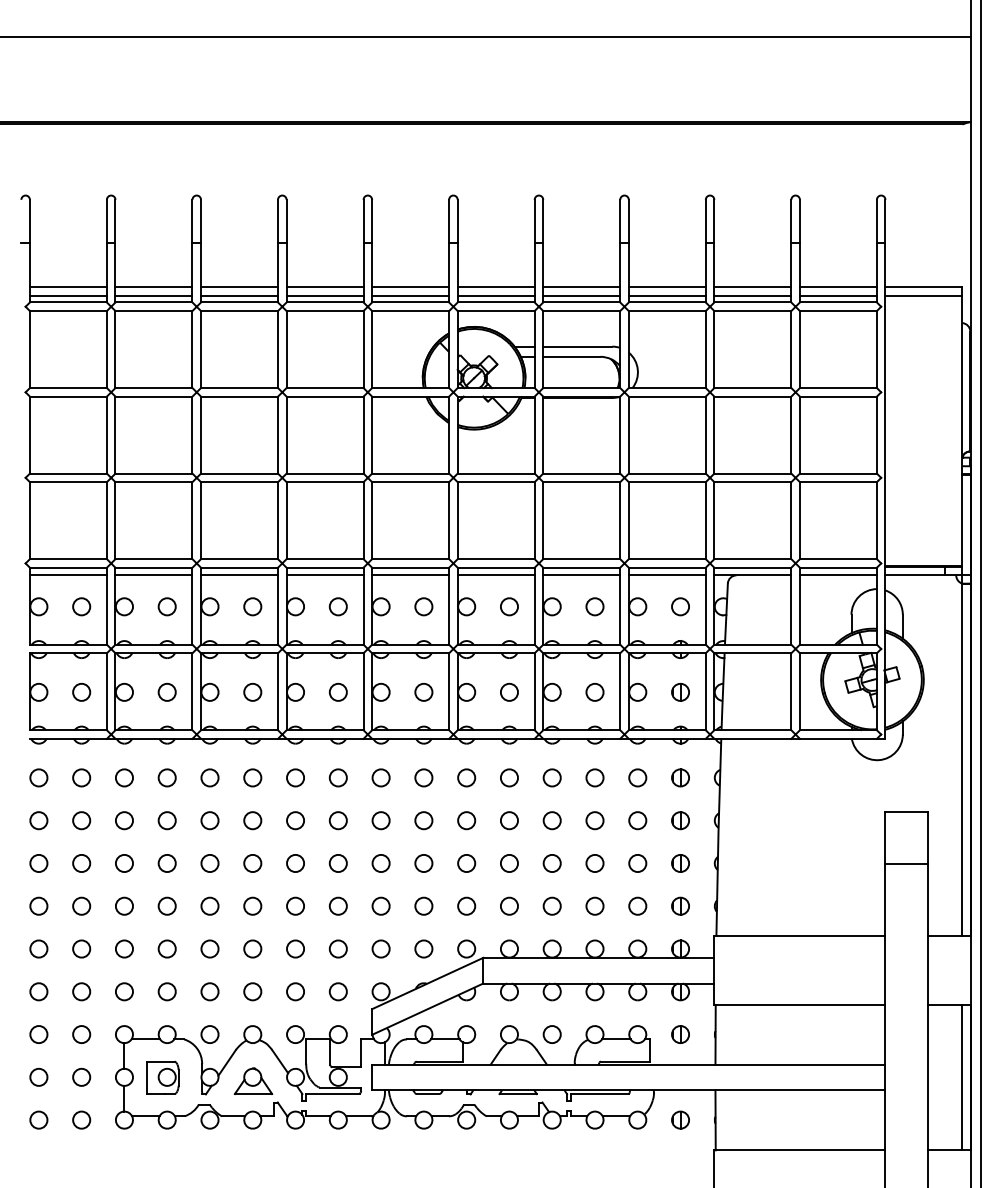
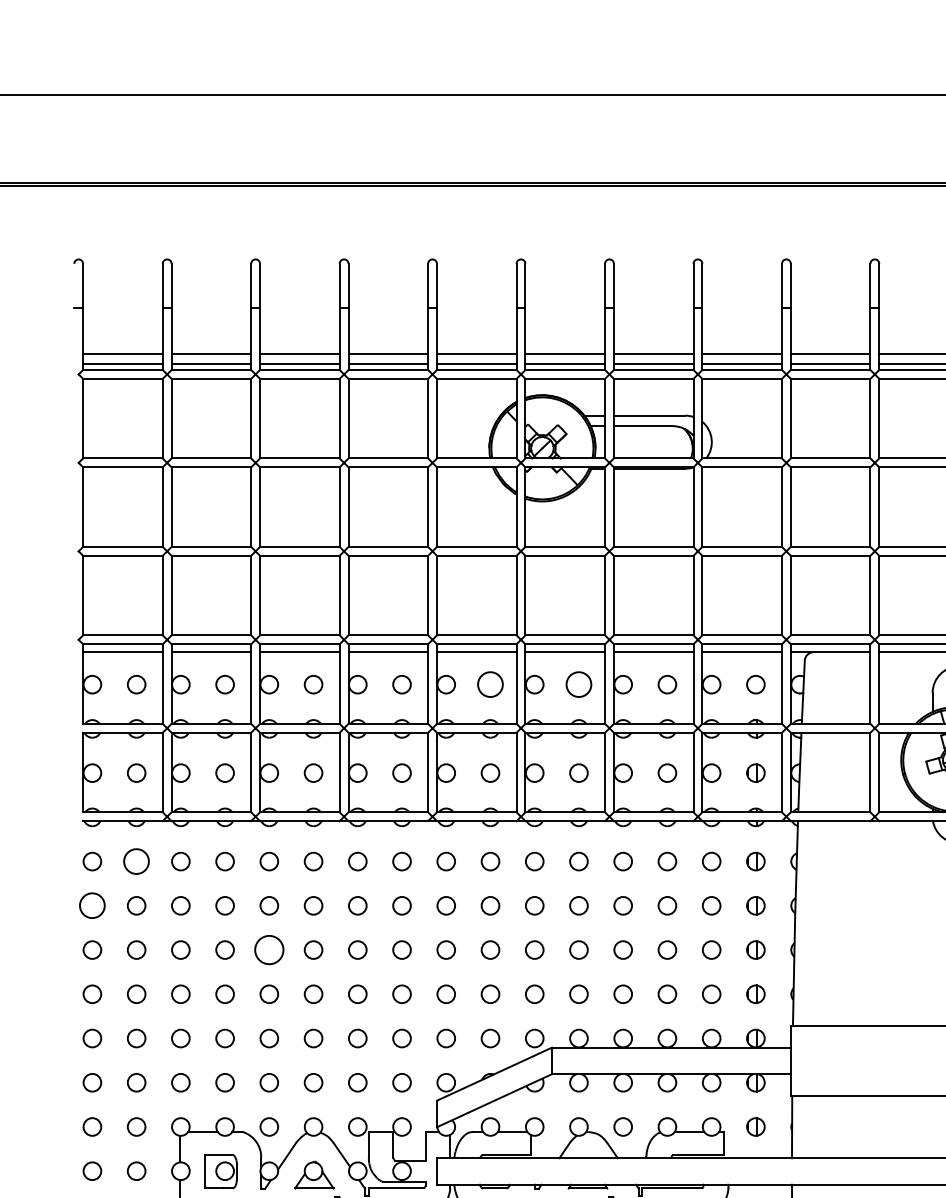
circle: (423, 606) -> (490, 684), size x1.4
circle: (509, 606) -> (579, 684), size x1.4
circle: (81, 777) -> (136, 861), size x1.4
circle: (38, 820) -> (92, 905), size x1.4
circle: (209, 863) -> (268, 950), size x1.6

